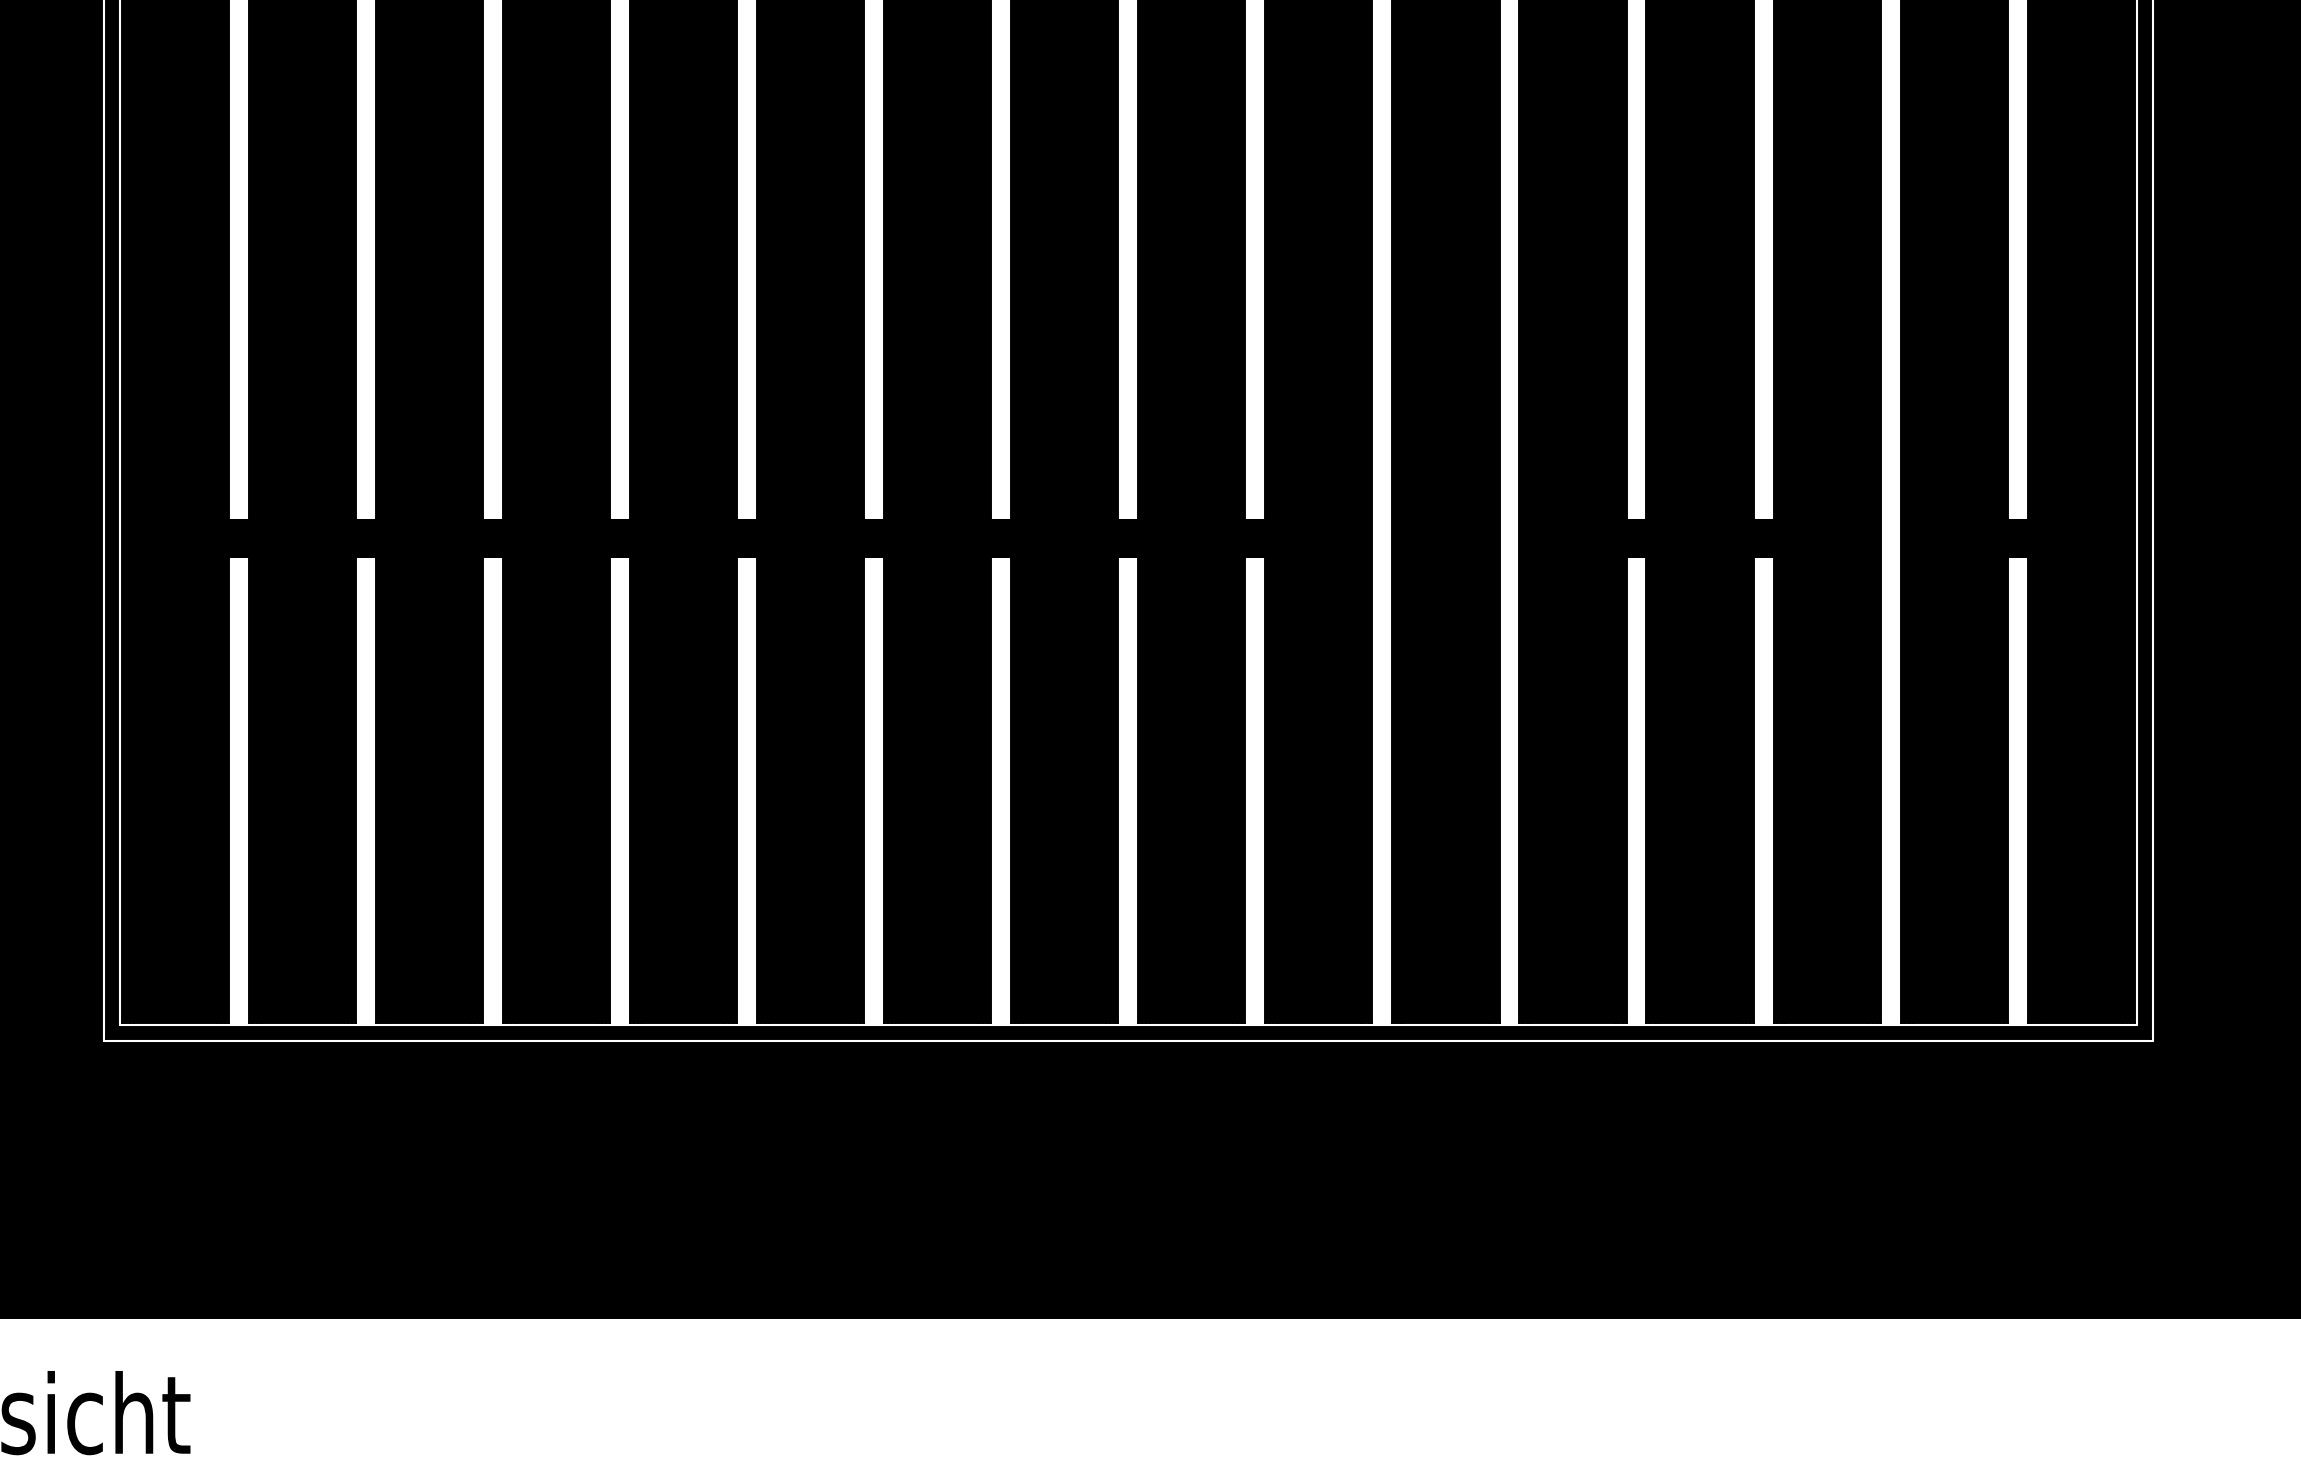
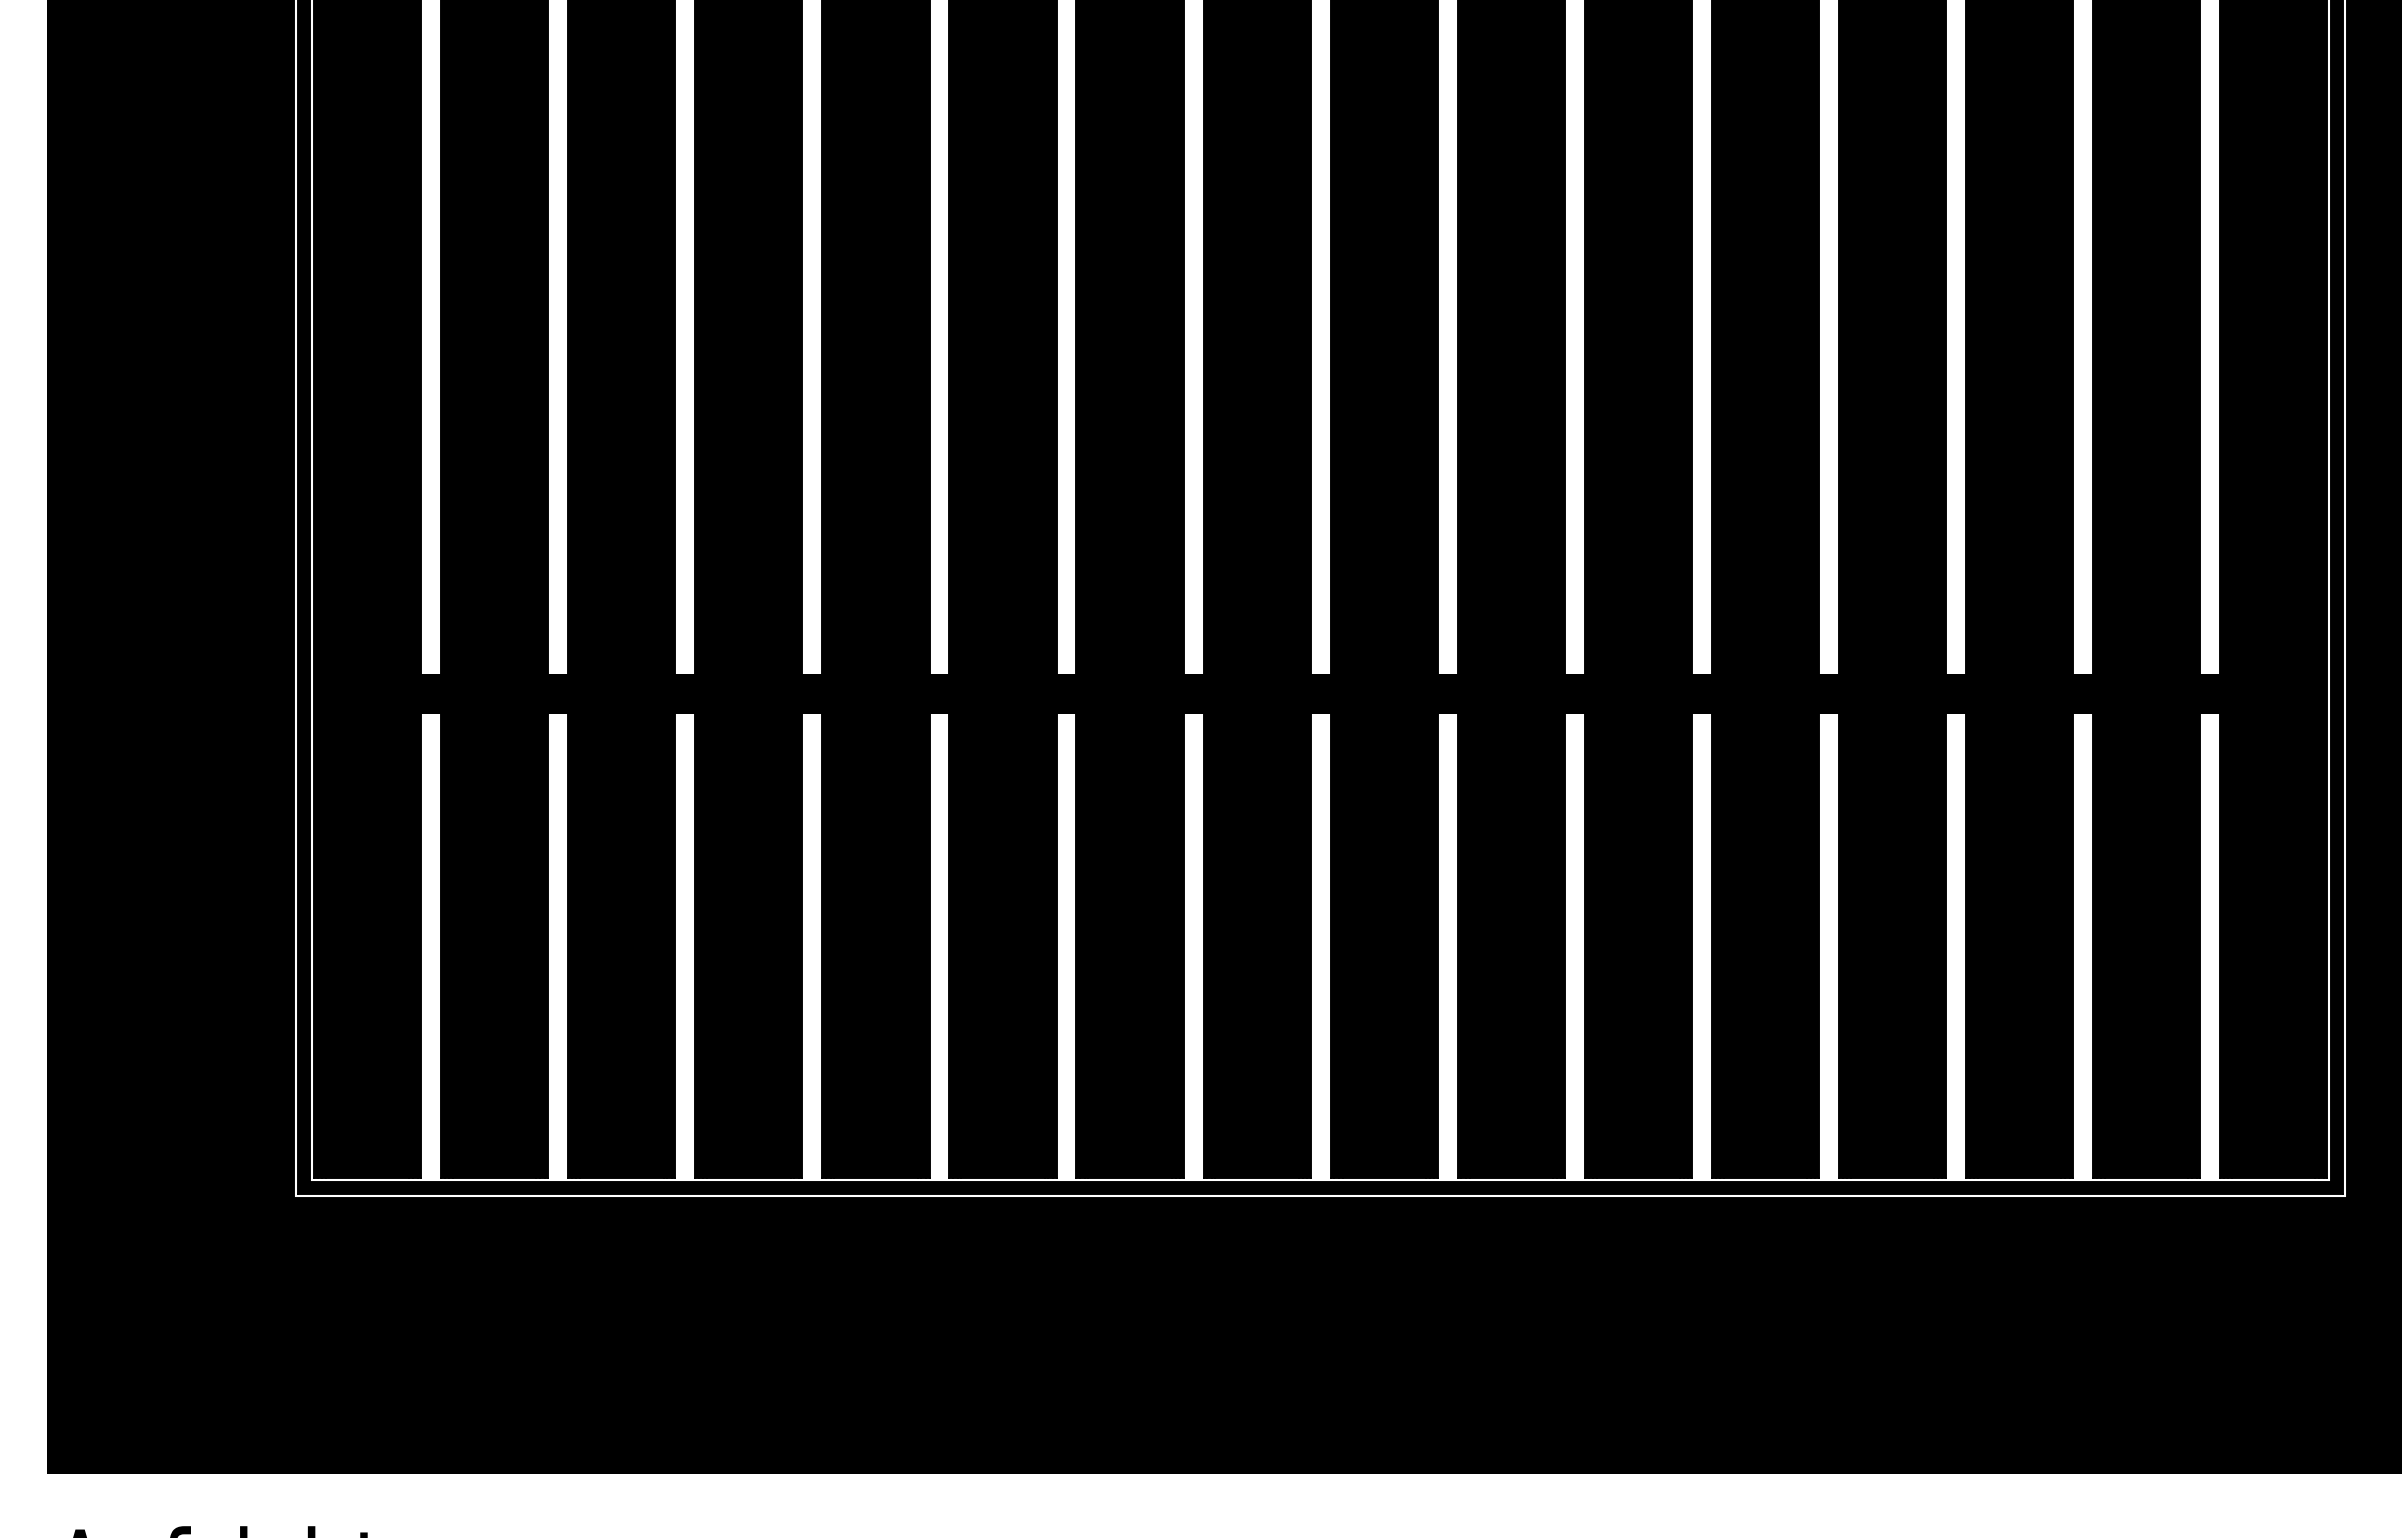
fill: (1382, 538) -> (1574, 693), added
fill: (1509, 538) -> (1701, 693), added
fill: (1891, 538) -> (2083, 693), added

